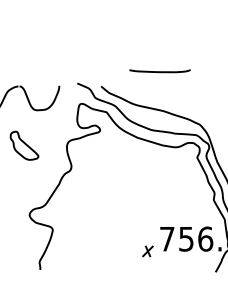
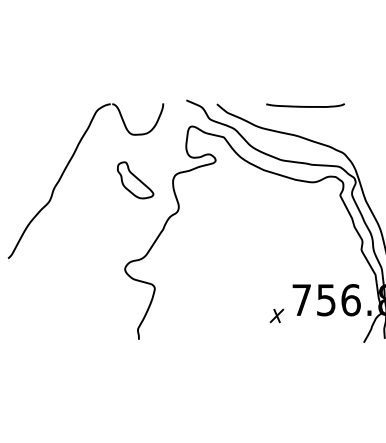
curve: (160, 71) -> (305, 106), moved
part: (24, 145) -> (135, 180), moved

